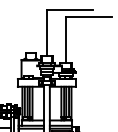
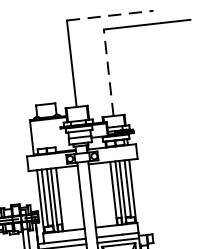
line: (70, 9) -> (111, 15), solid -> dashed
line: (65, 39) -> (108, 72), solid -> dashed

